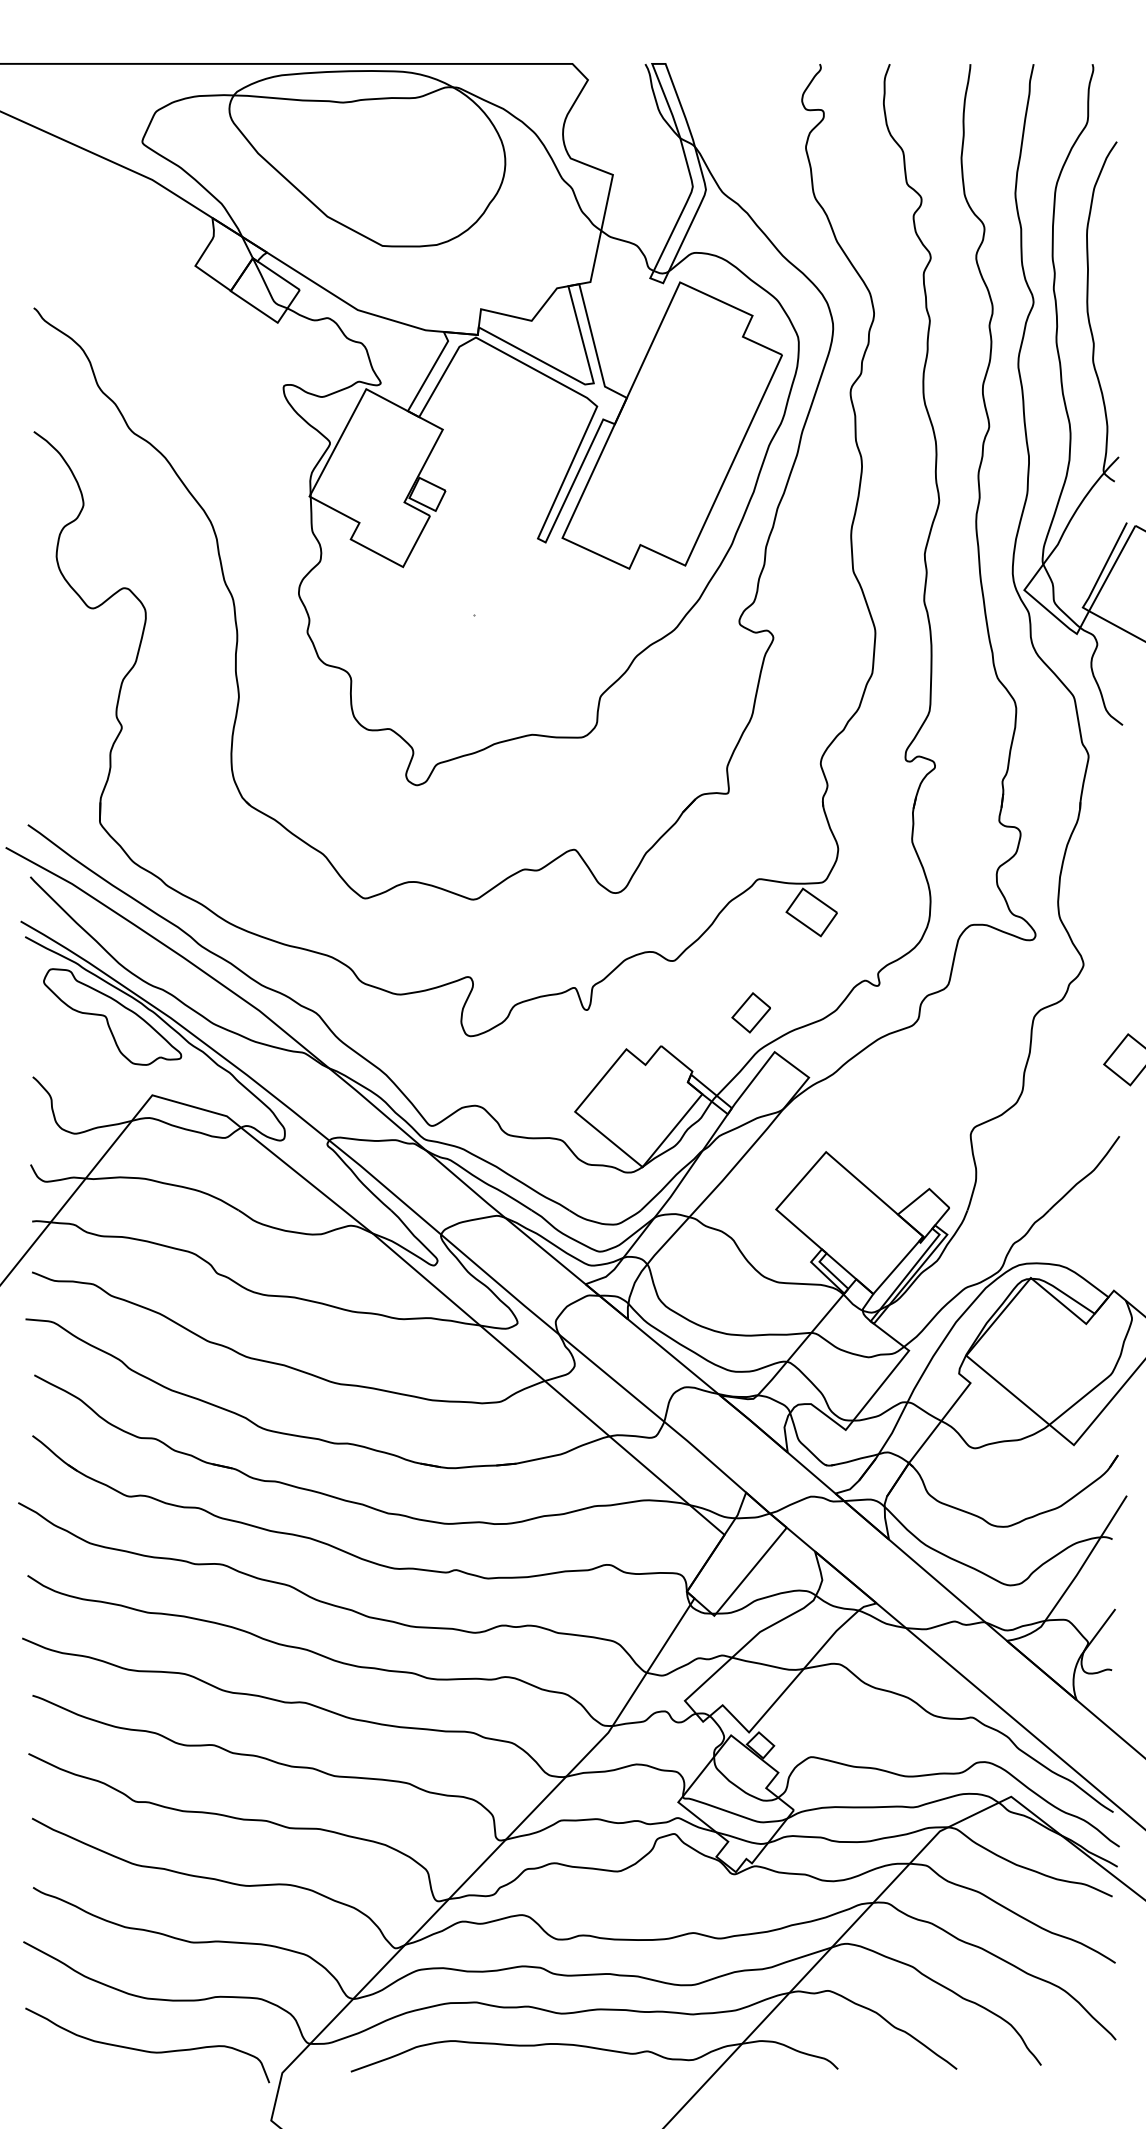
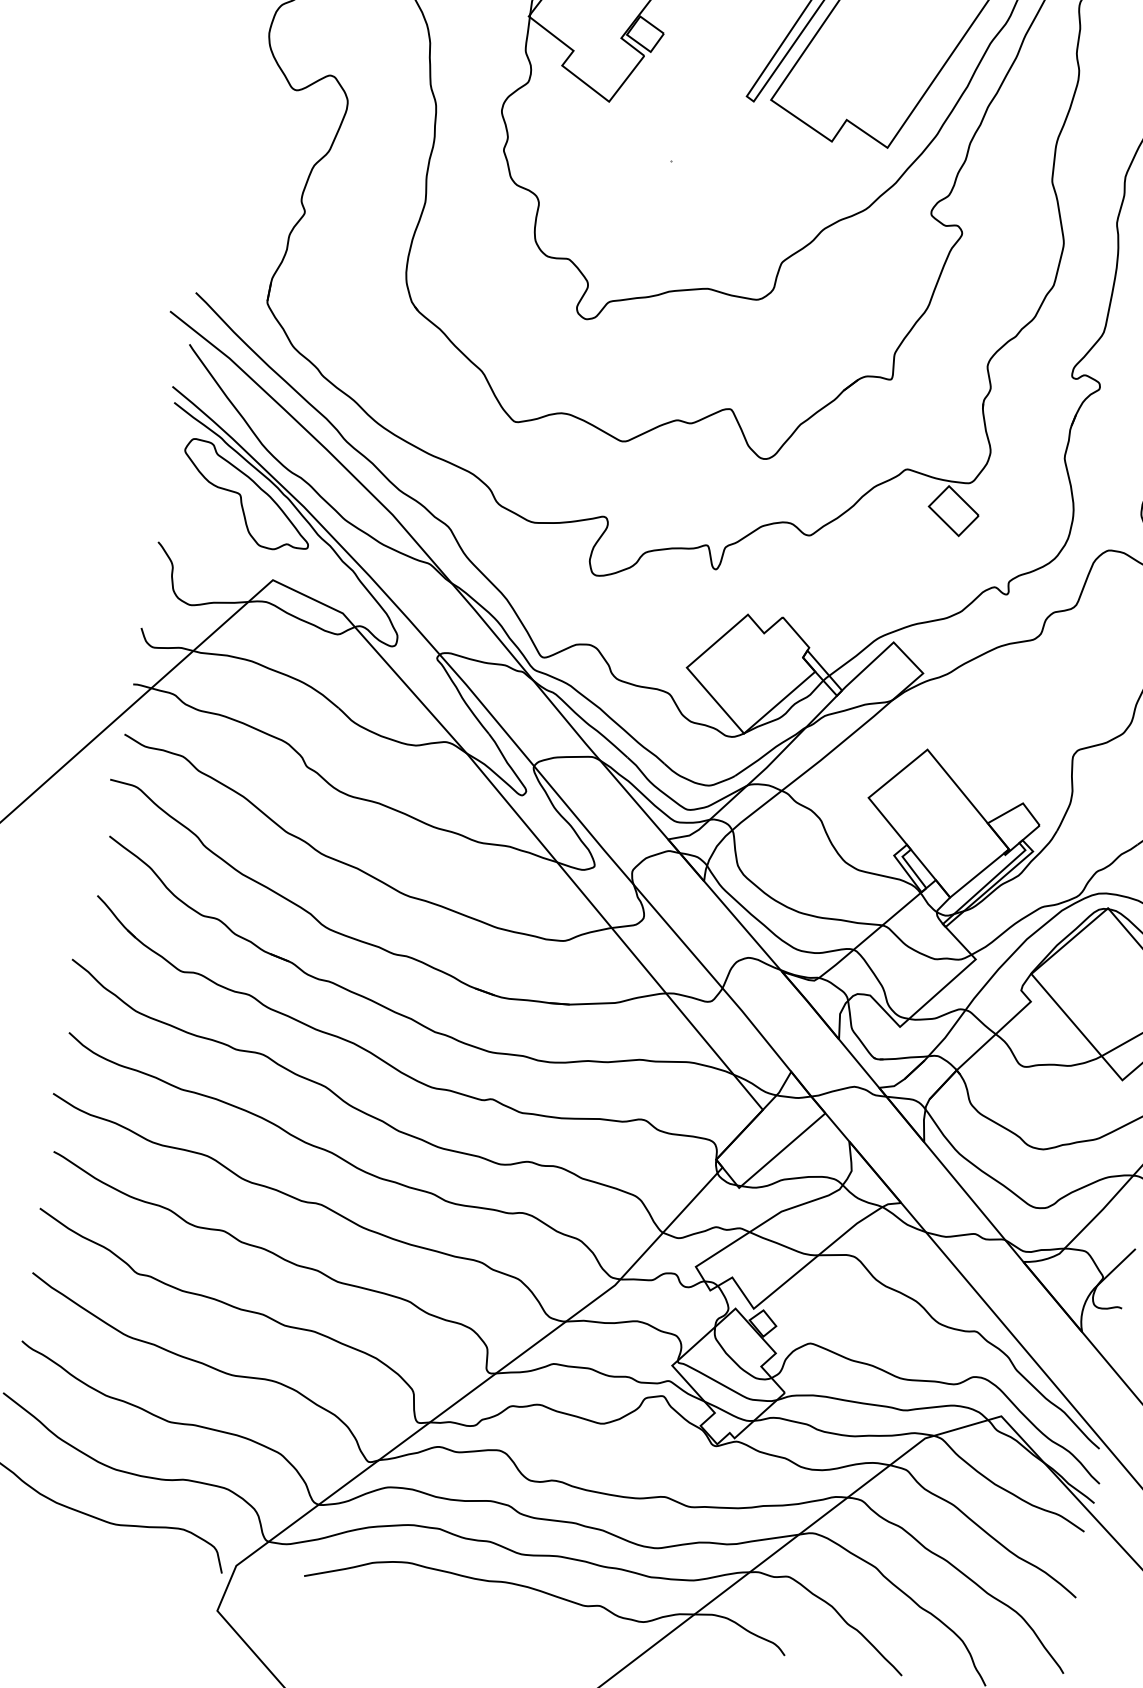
part: (750, 1012) -> (876, 599), removed

